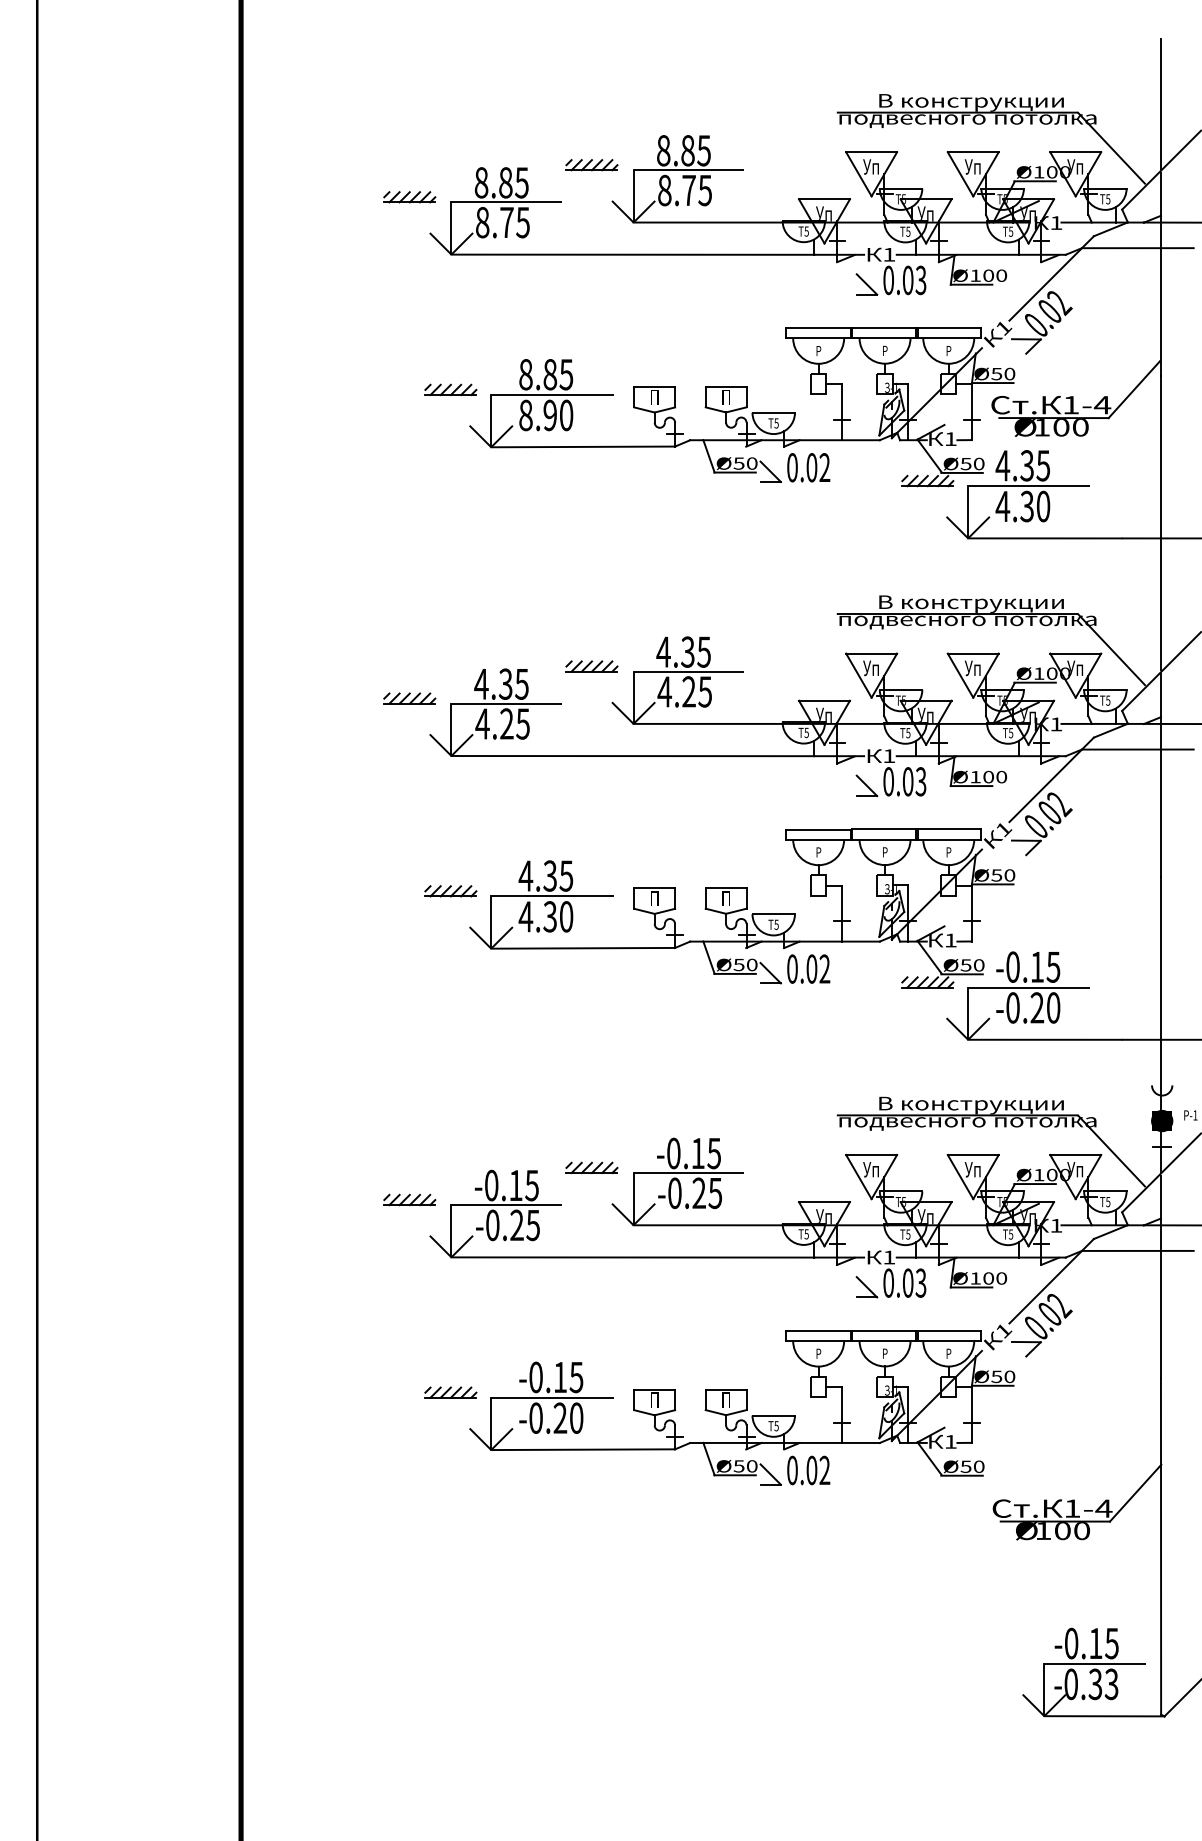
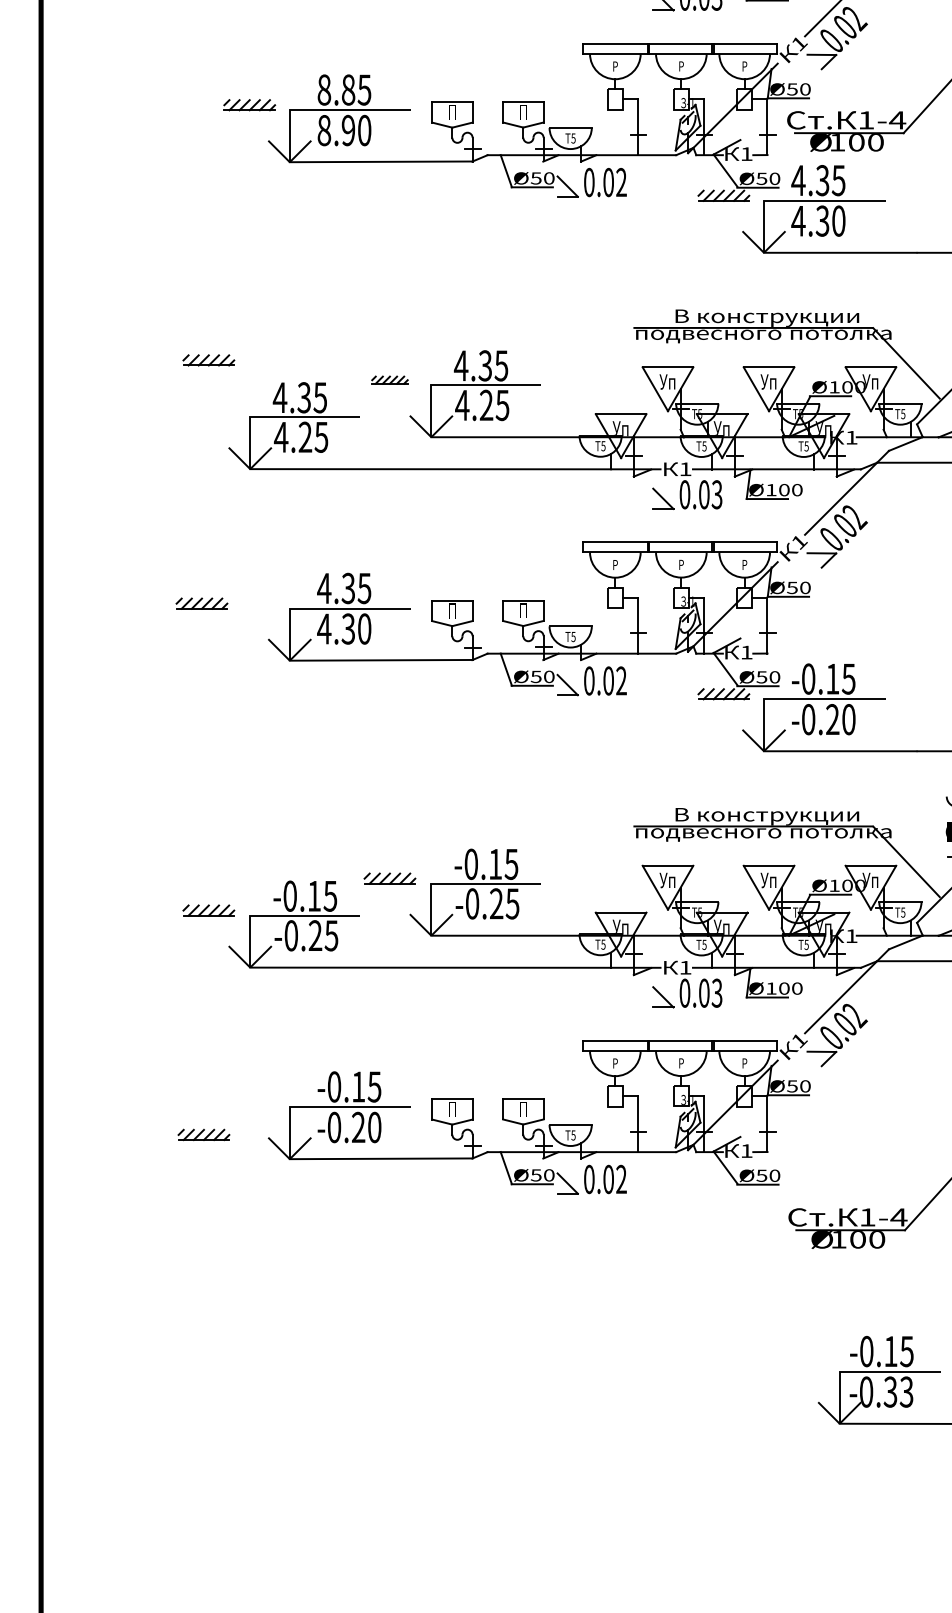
part: (591, 666) -> (389, 380), size x0.7
part: (409, 698) -> (208, 360), moved
part: (450, 891) -> (201, 603), moved
part: (450, 1392) -> (203, 1134), moved

